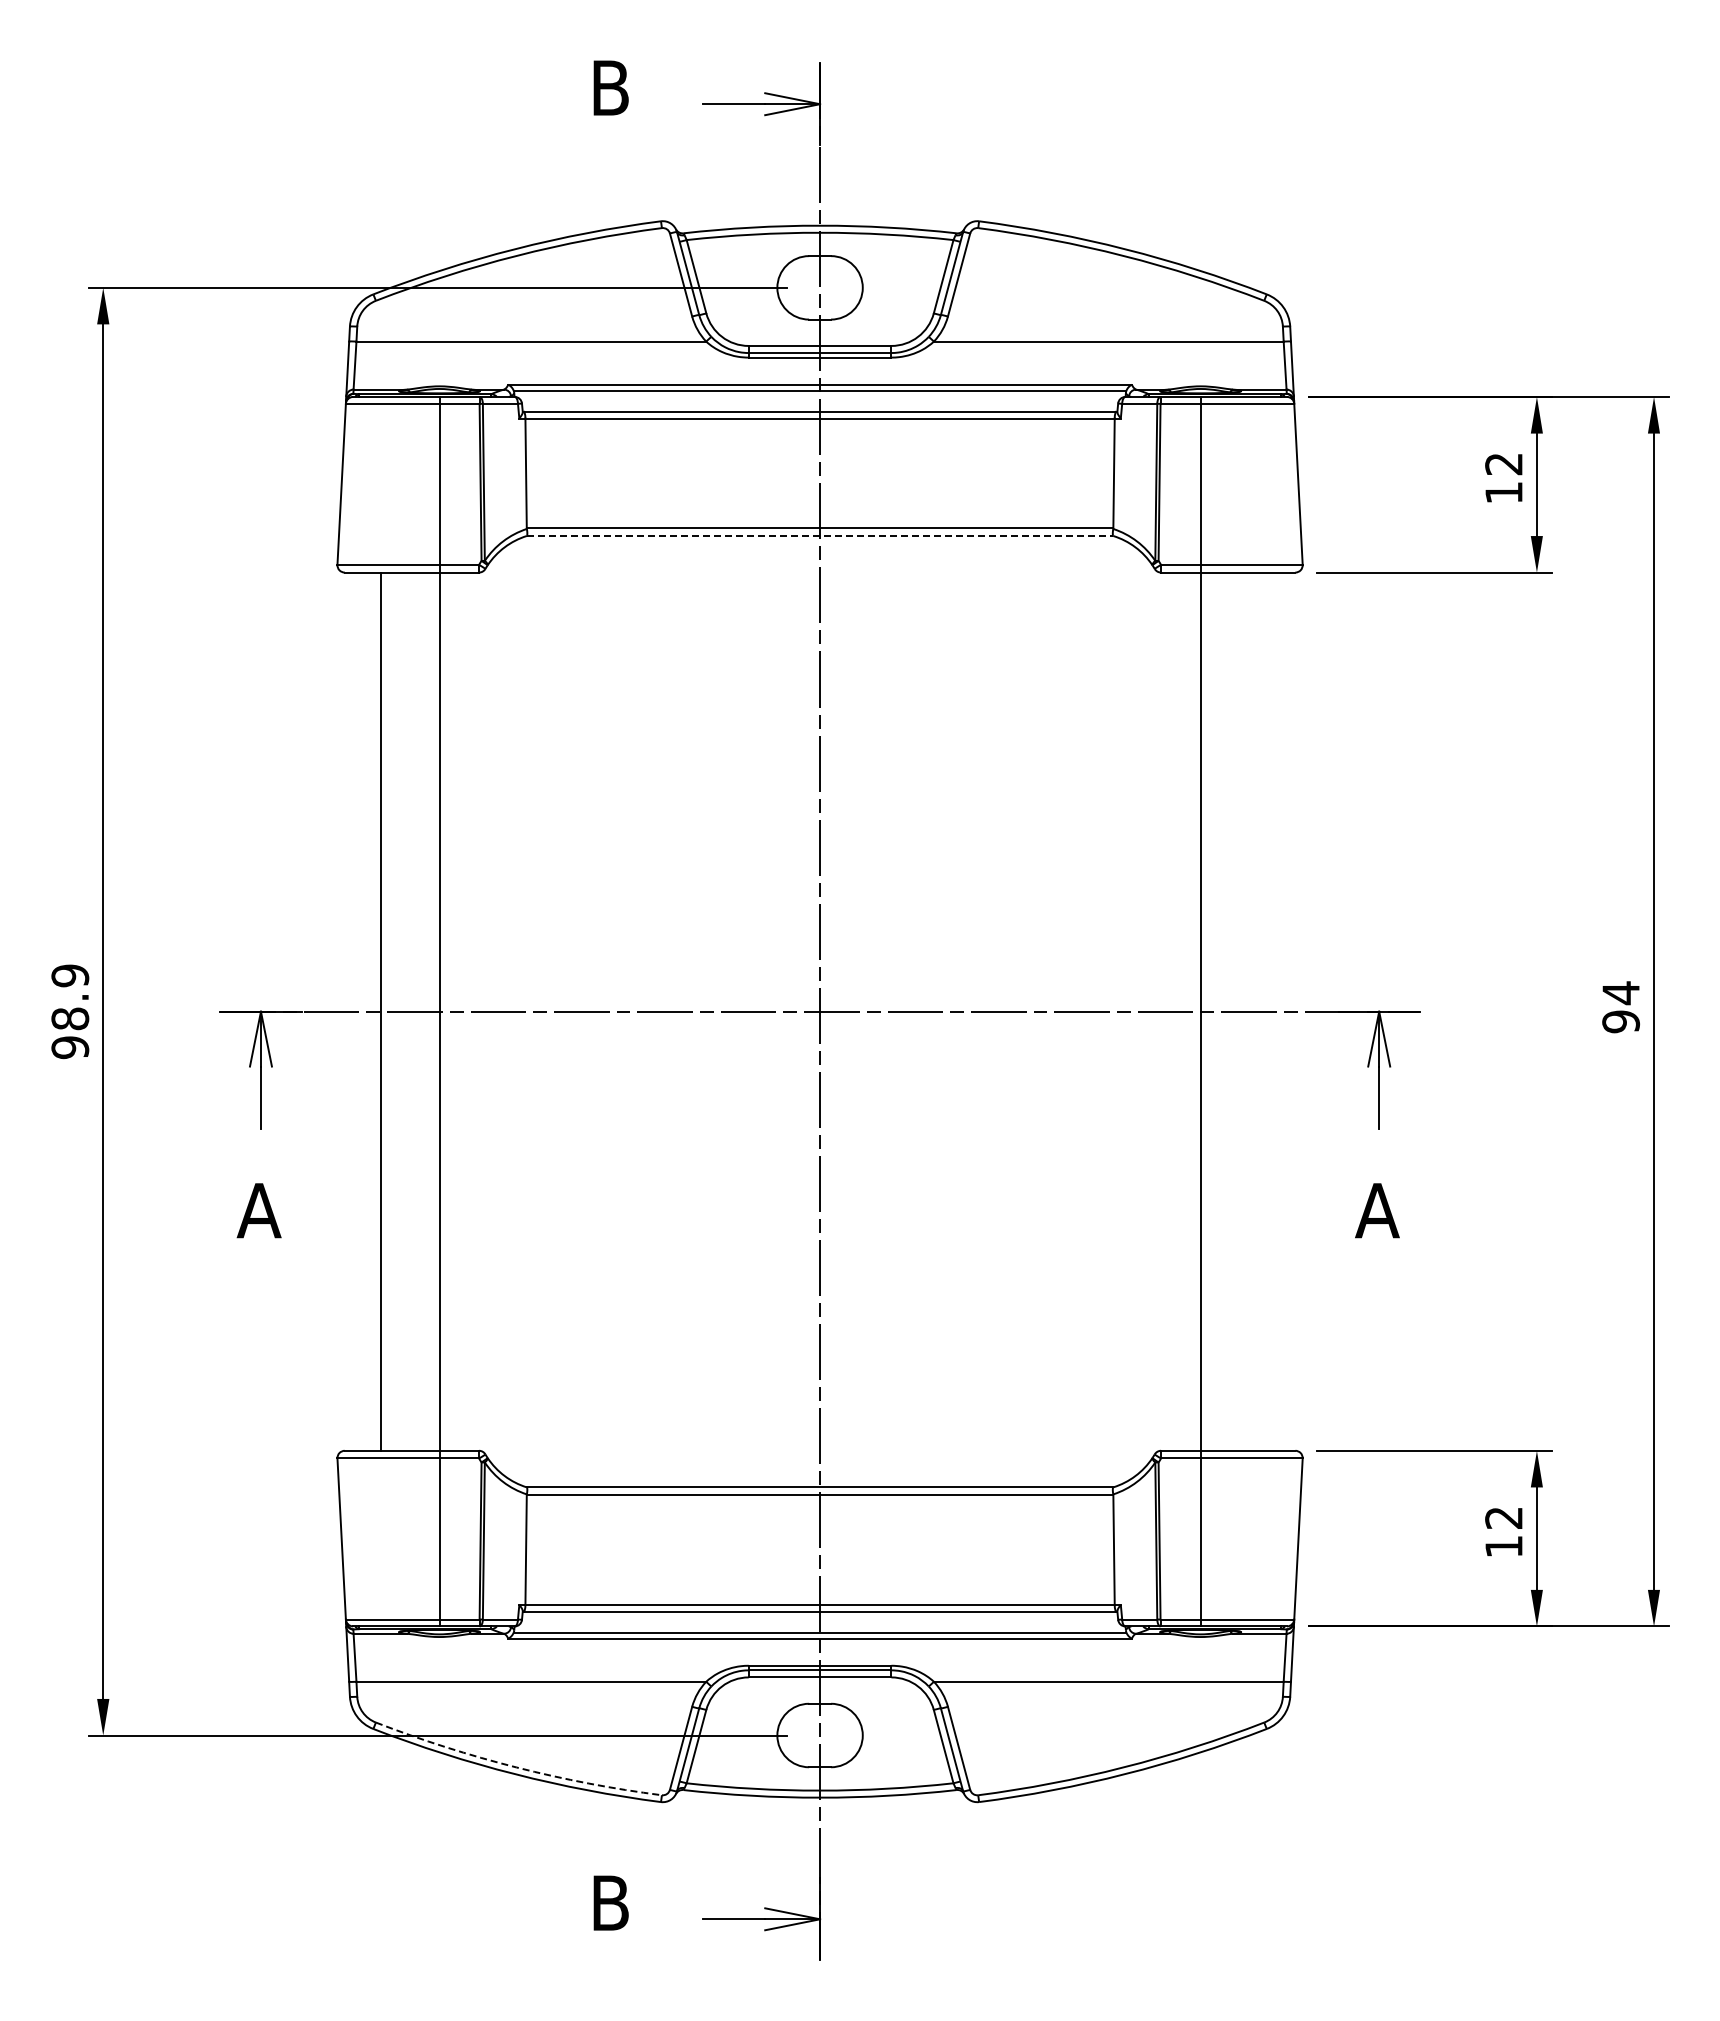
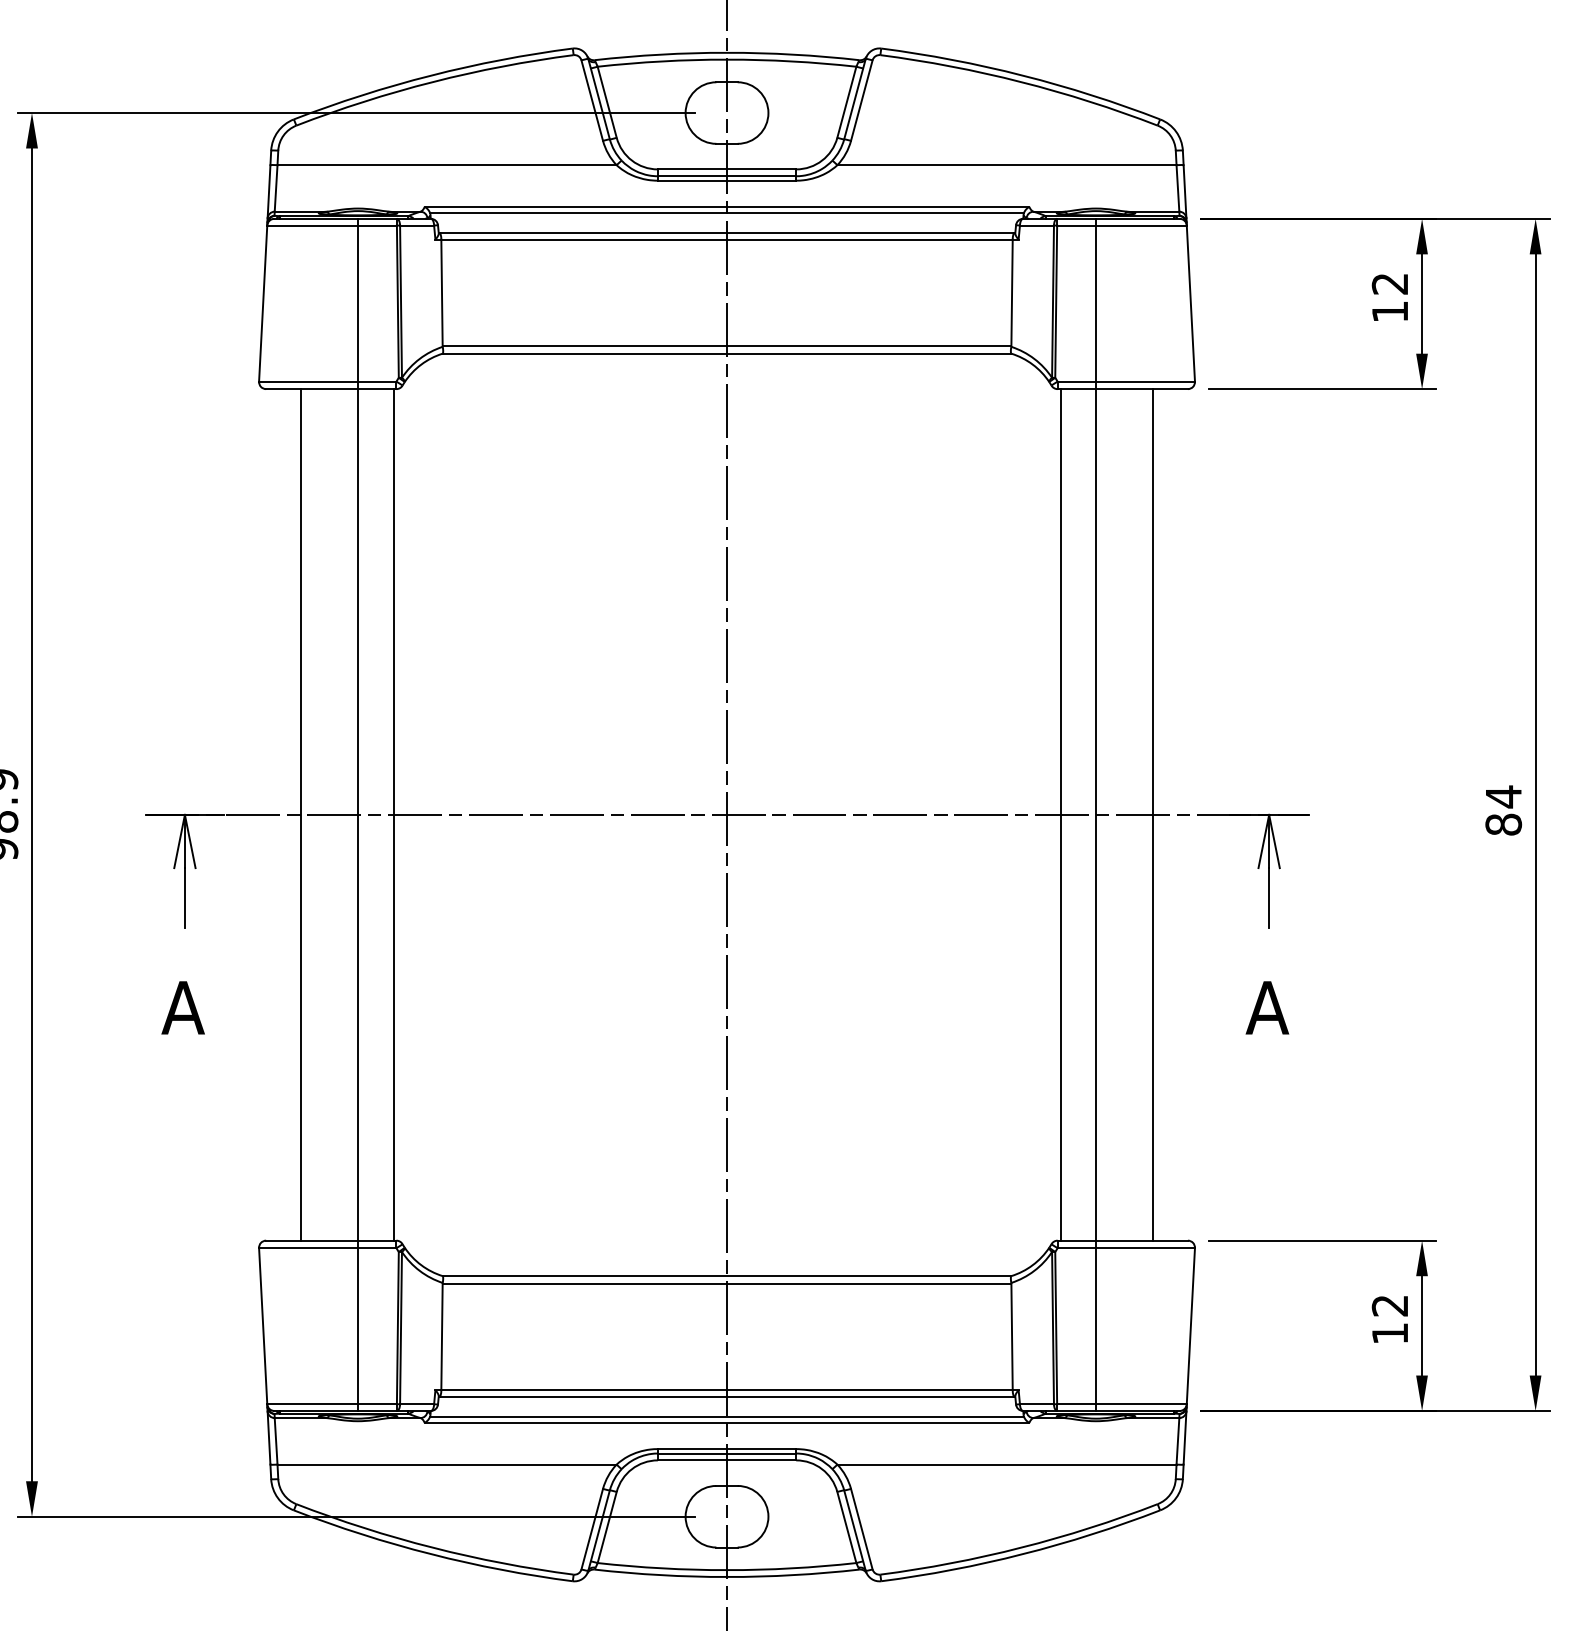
line: (820, 535) -> (727, 353), dashed -> solid
line: (476, 1011) -> (393, 814), added
line: (1164, 1011) -> (1060, 814), added
line: (1259, 1011) -> (1153, 814), added
text: (1621, 1021) -> (1504, 824), 94 -> 84
arc: (516, 1767) -> (432, 1547), dashed -> solid

